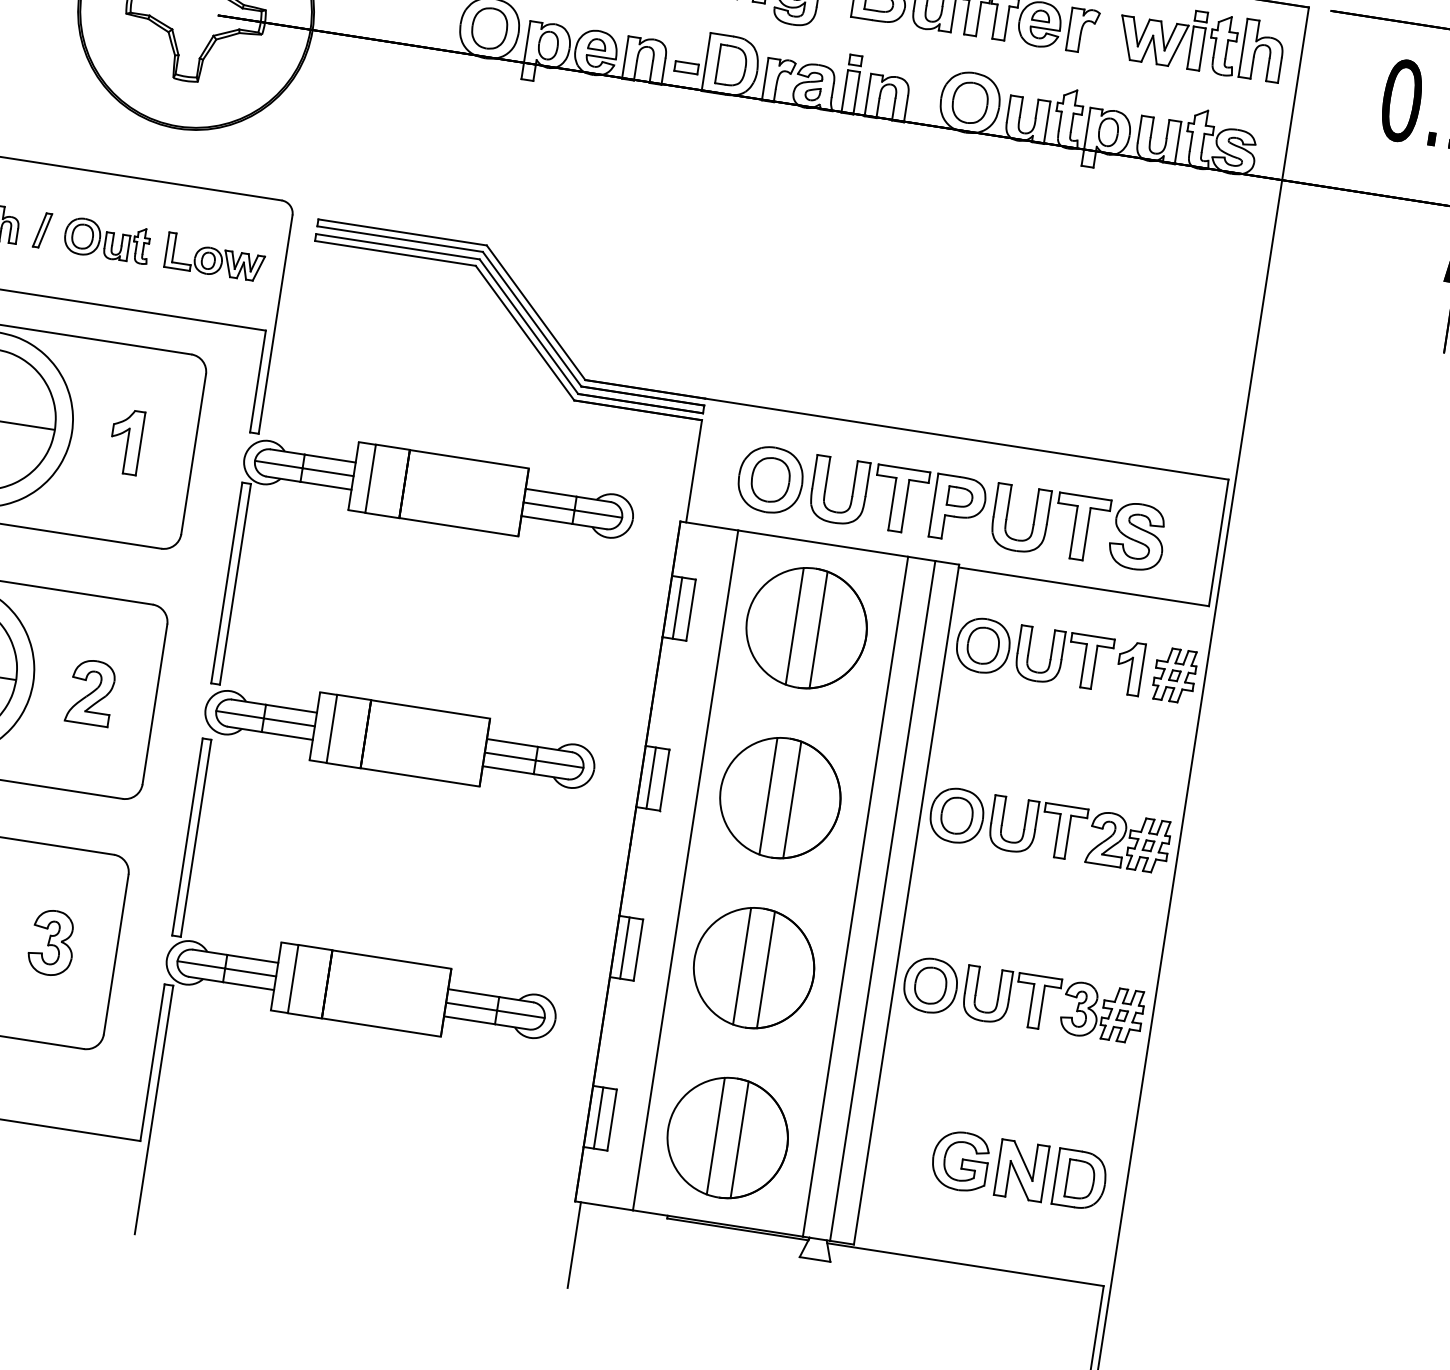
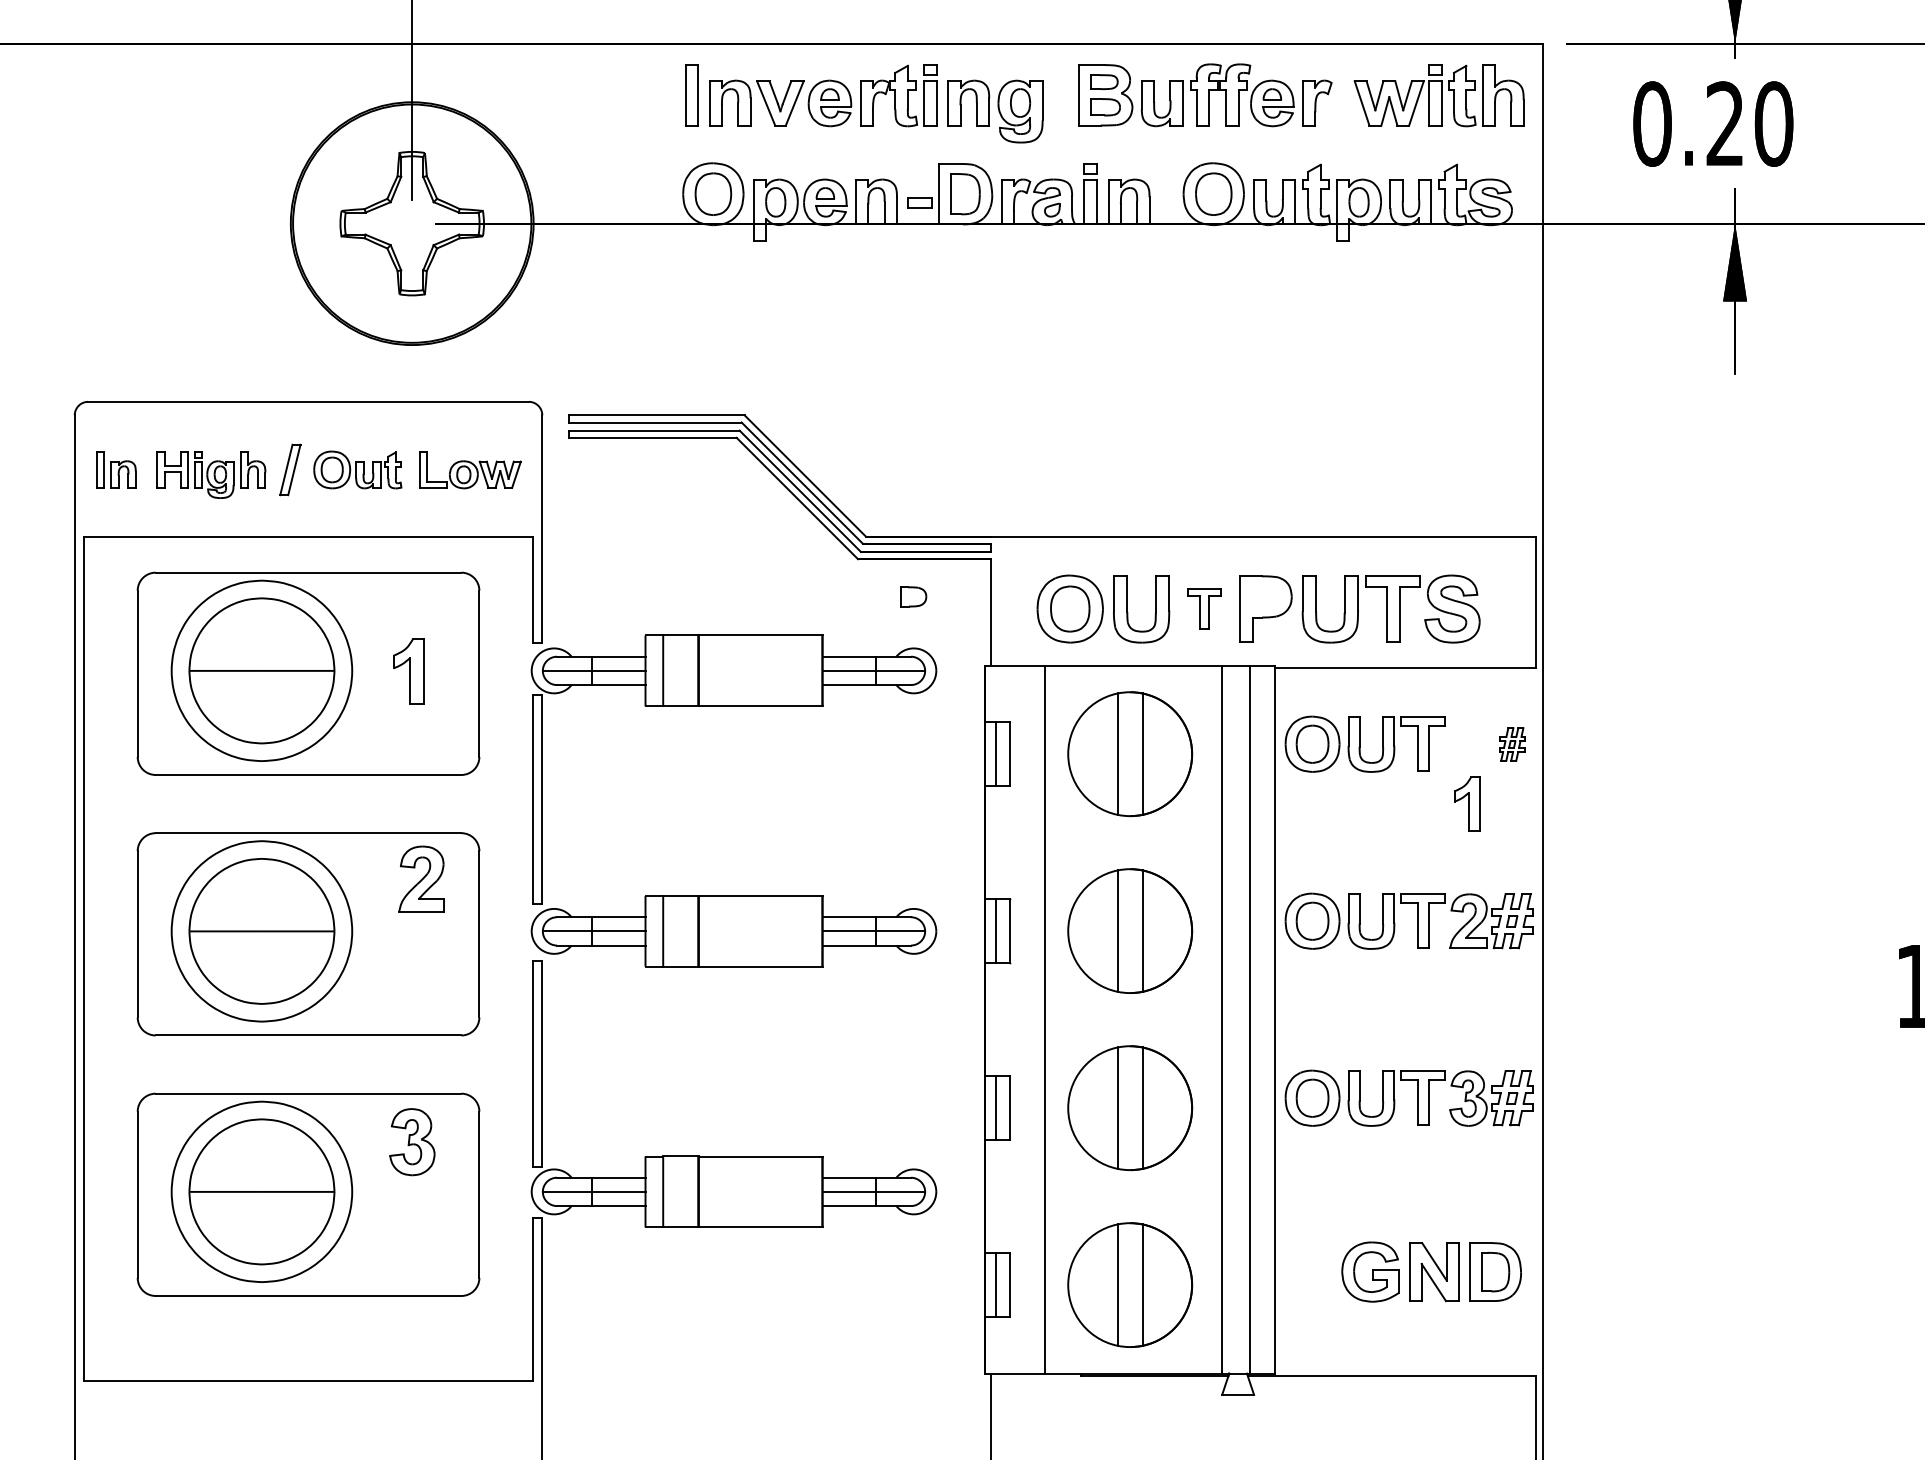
part: (42, 229) -> (290, 469), size x1.4
part: (960, 496) -> (913, 596), moved
part: (899, 499) -> (1204, 608), size x0.6
part: (1130, 667) -> (1467, 803), moved
part: (1175, 675) -> (1512, 744), size x0.6
part: (91, 691) -> (421, 878), moved
part: (52, 943) -> (412, 1142), moved

